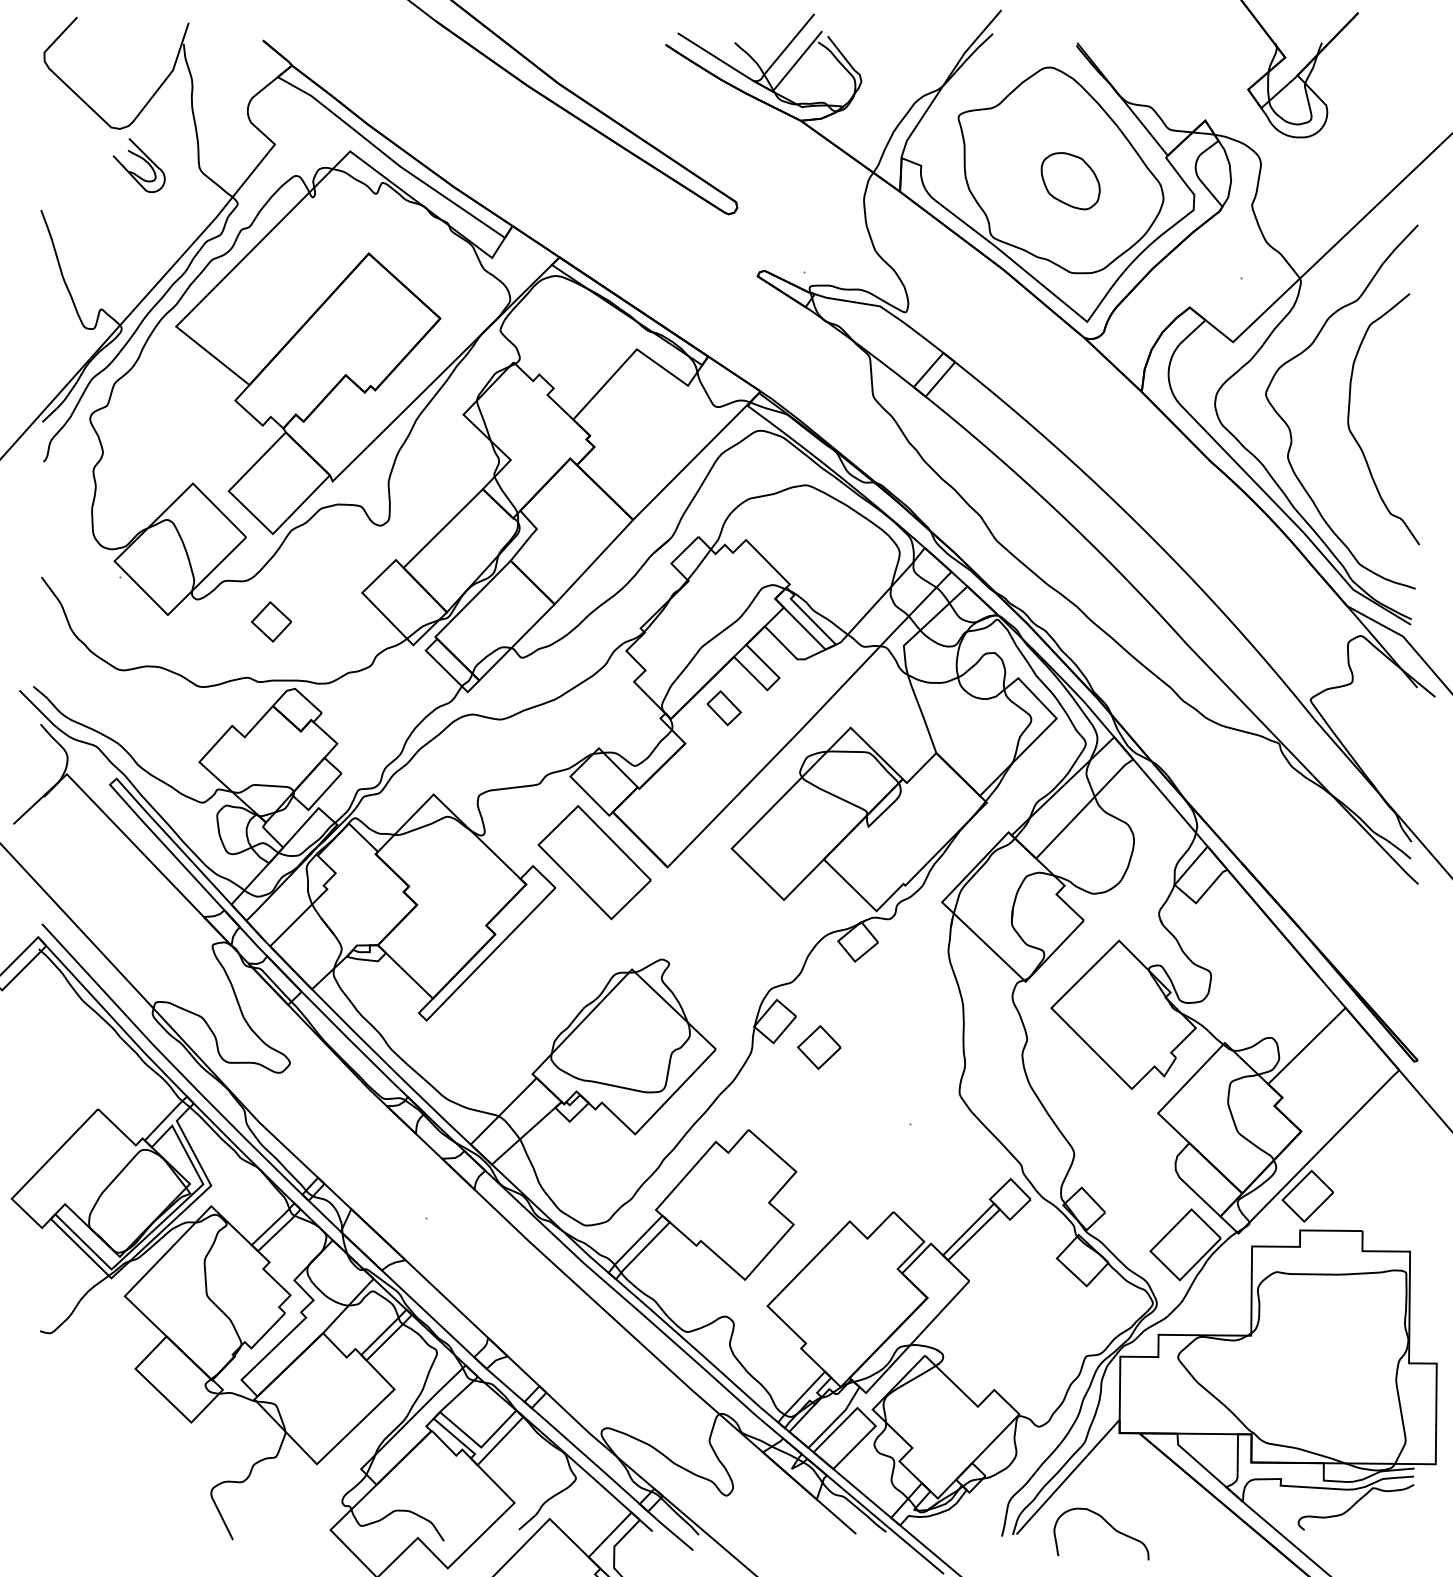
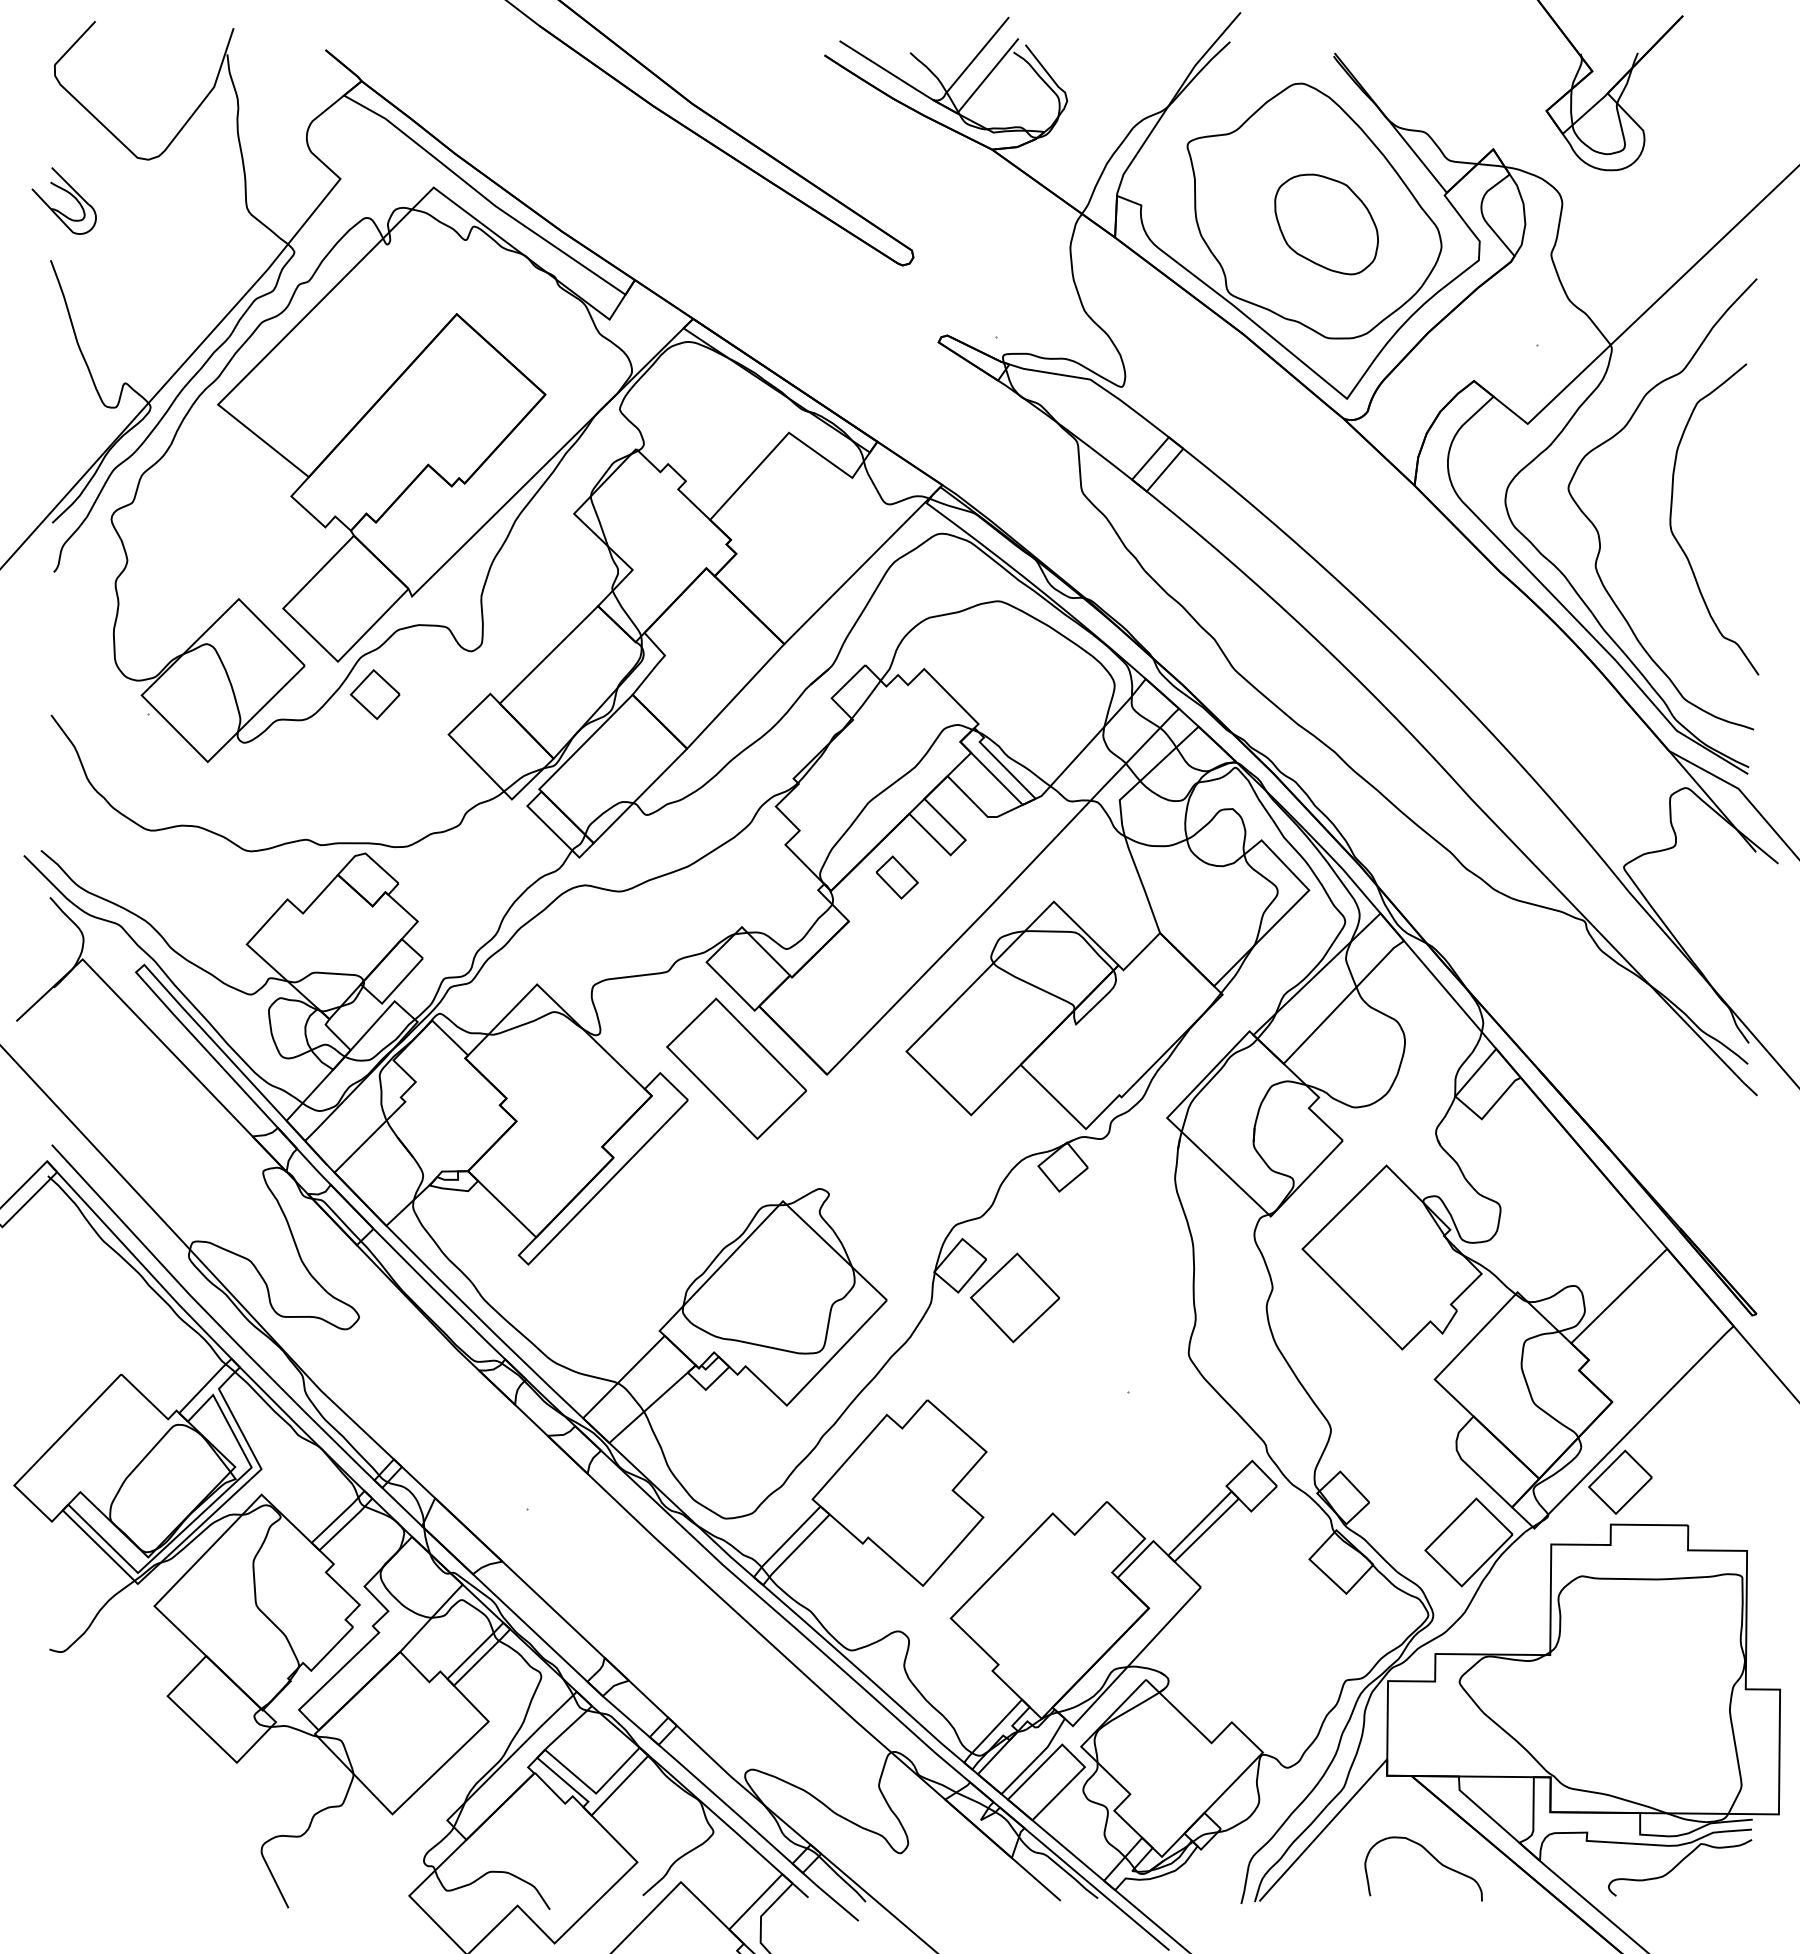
part: (143, 160) -> (69, 194), moved
part: (1070, 181) -> (1326, 224), size x1.43
part: (270, 621) -> (374, 694), moved
part: (818, 1047) -> (1014, 1297), size x1.67
curve: (1109, 1525) -> (1433, 1858), moved

